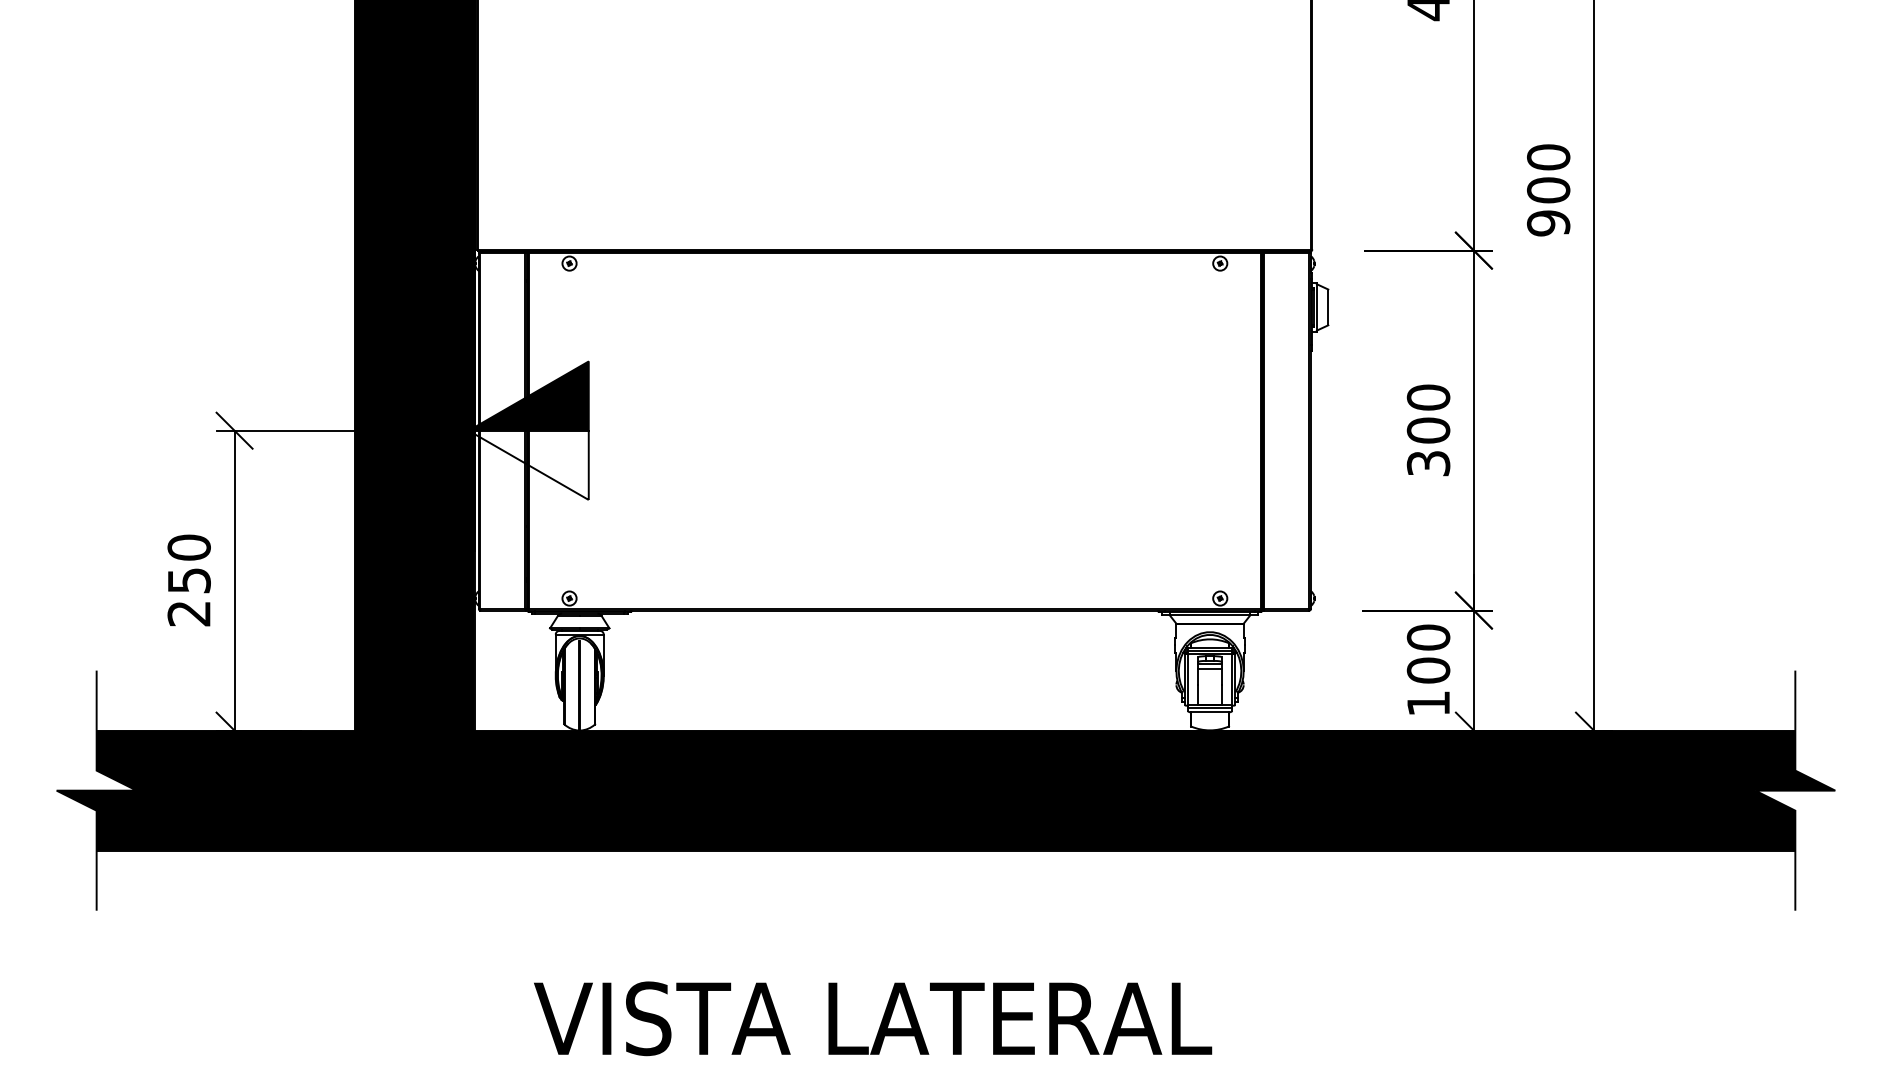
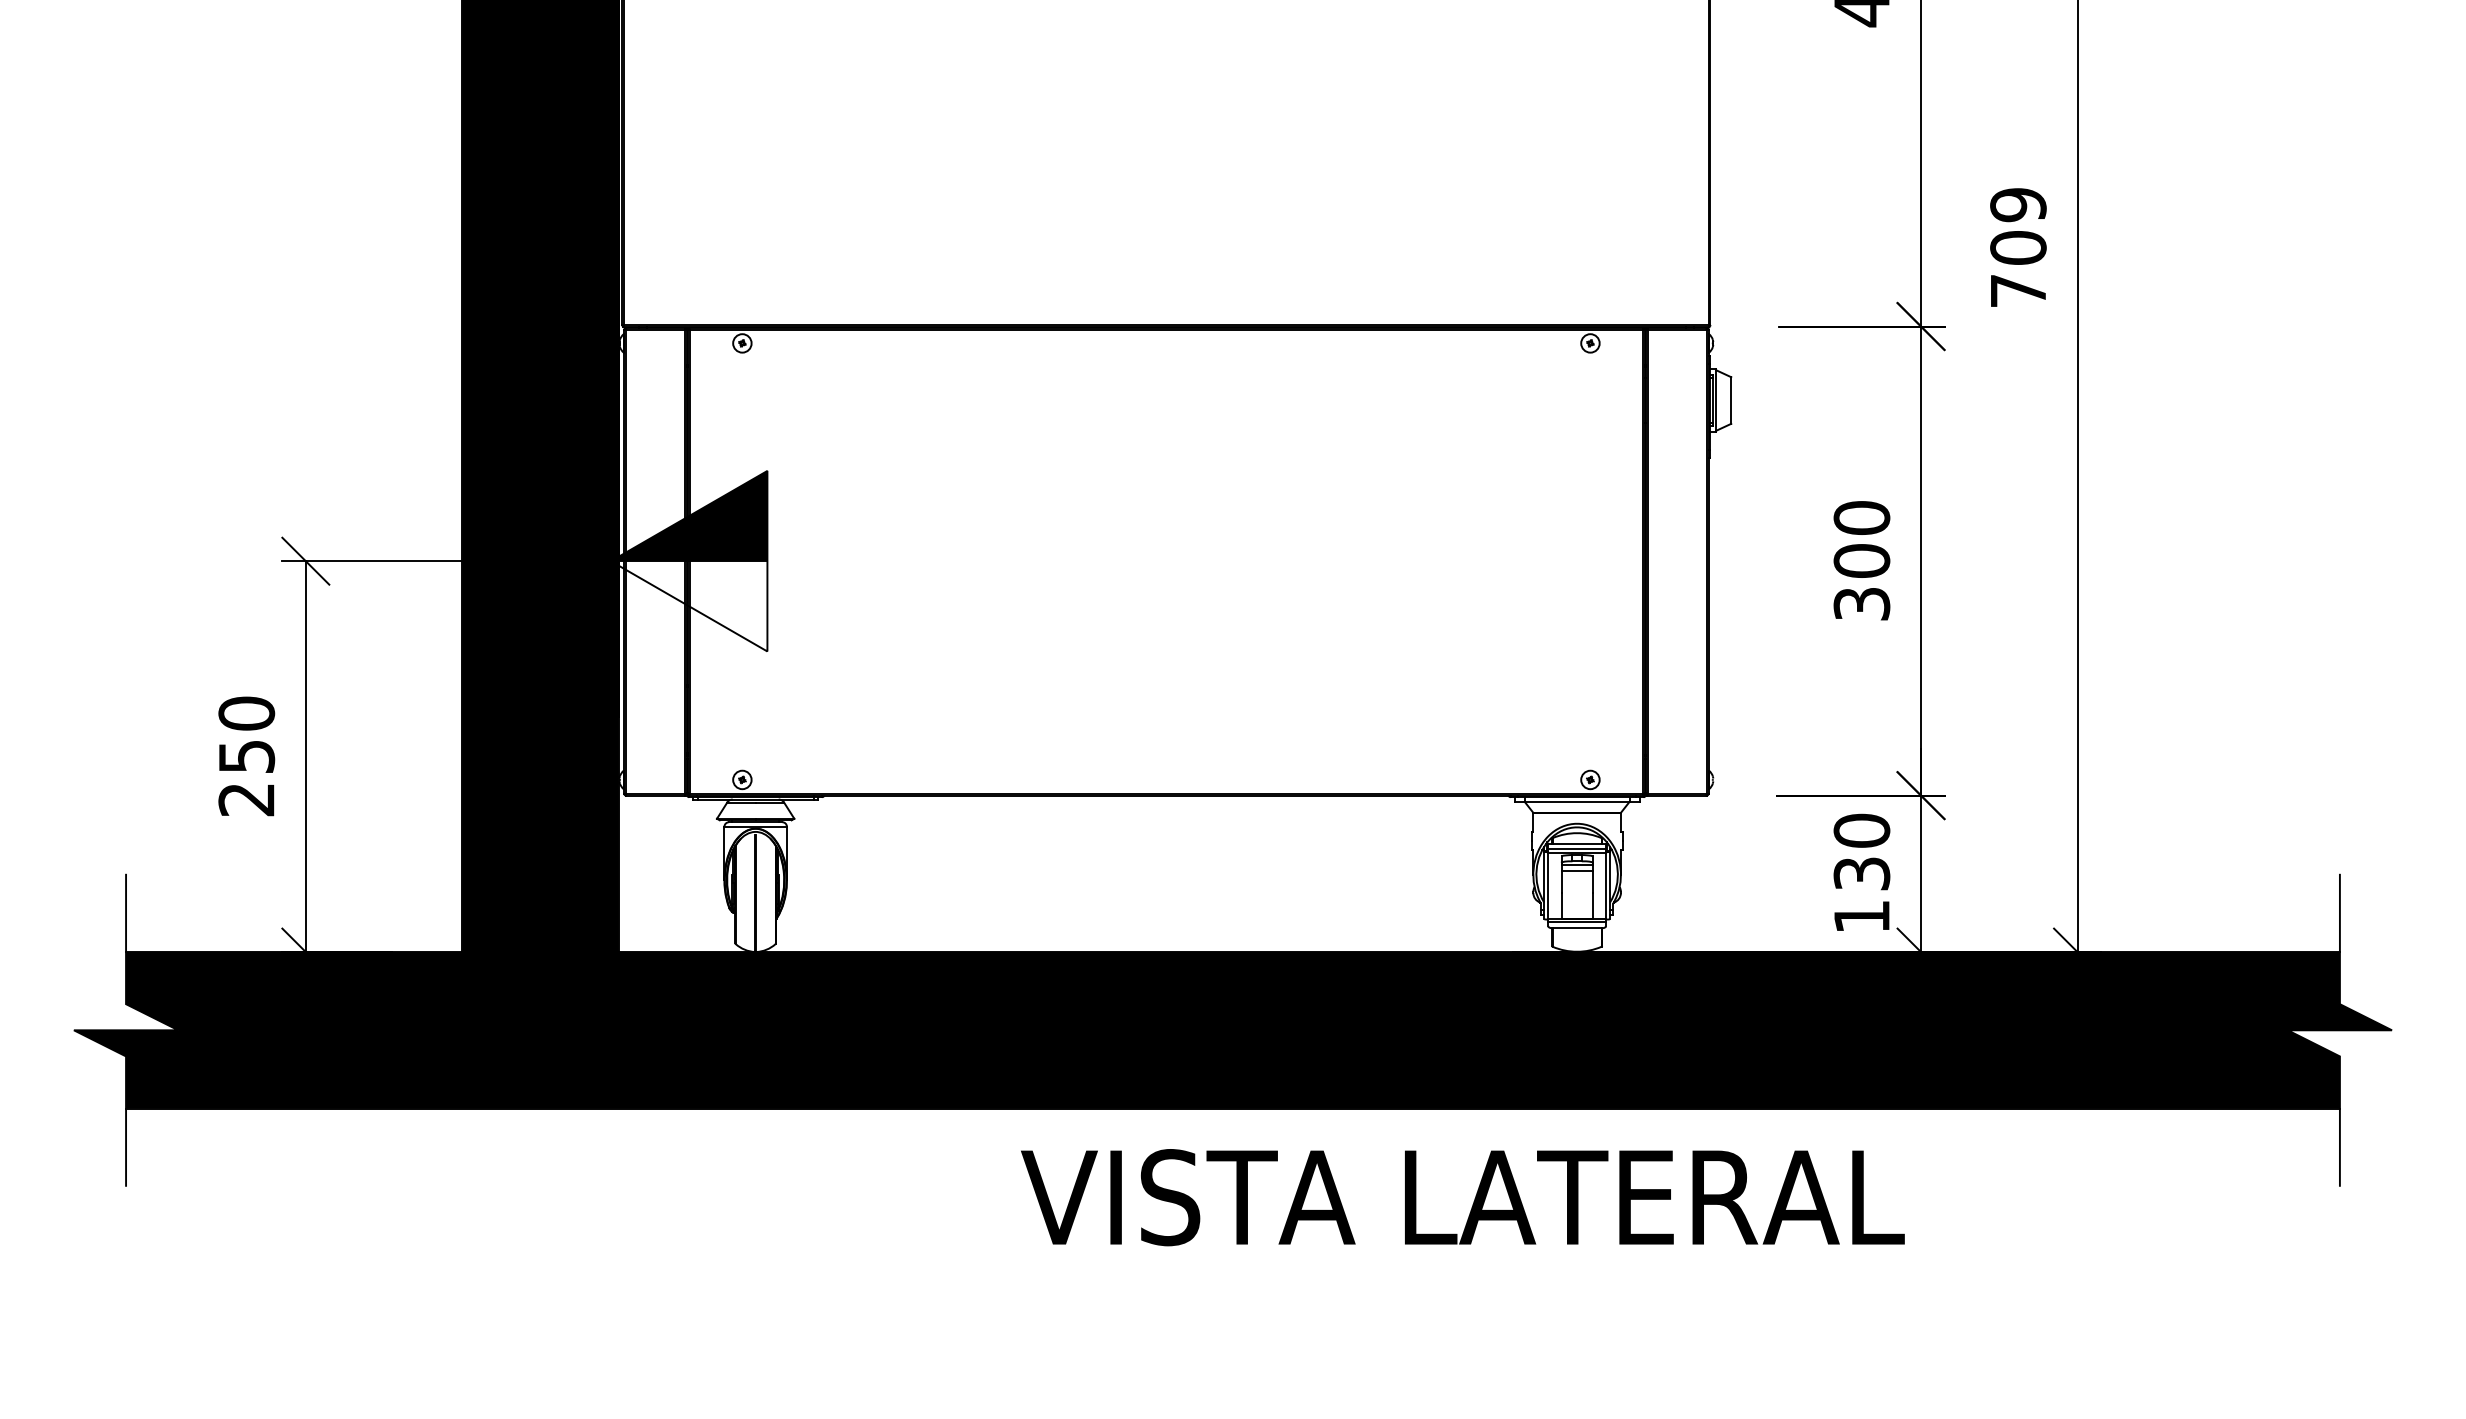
text: (1548, 190) -> (2018, 248), 900 -> 709
text: (1428, 670) -> (1861, 873), 100 -> 130
text: (872, 1018) -> (1462, 1197), moved

